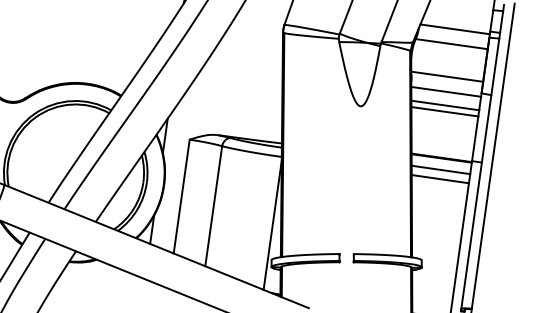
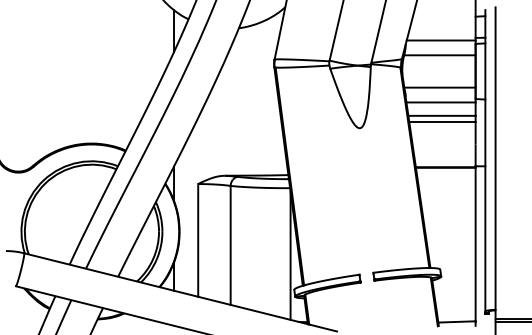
line: (440, 170) -> (446, 179), removed
line: (439, 179) -> (446, 188), removed

